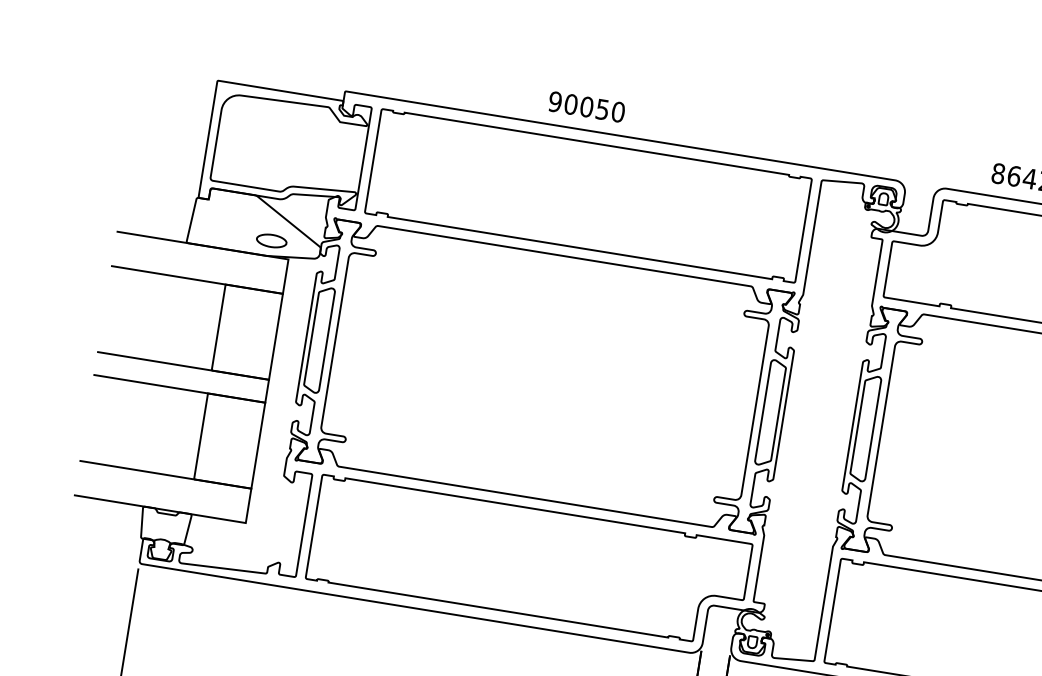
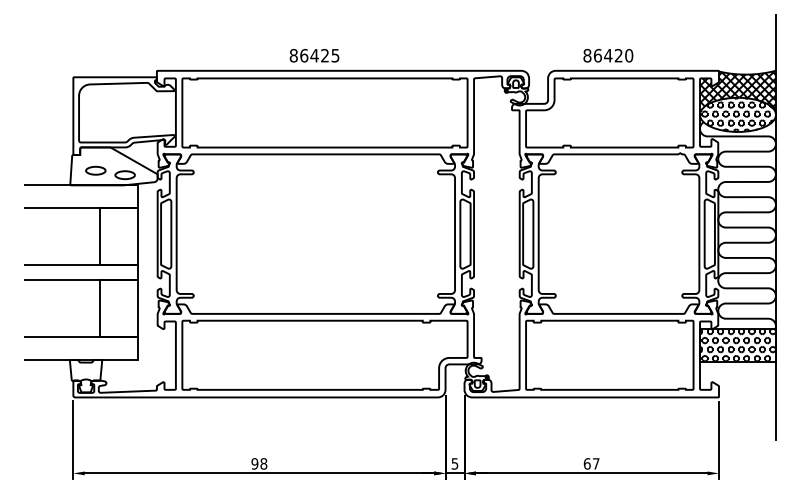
text: (586, 106) -> (314, 55), 90050 -> 86425
part: (228, 226) -> (95, 170), added

